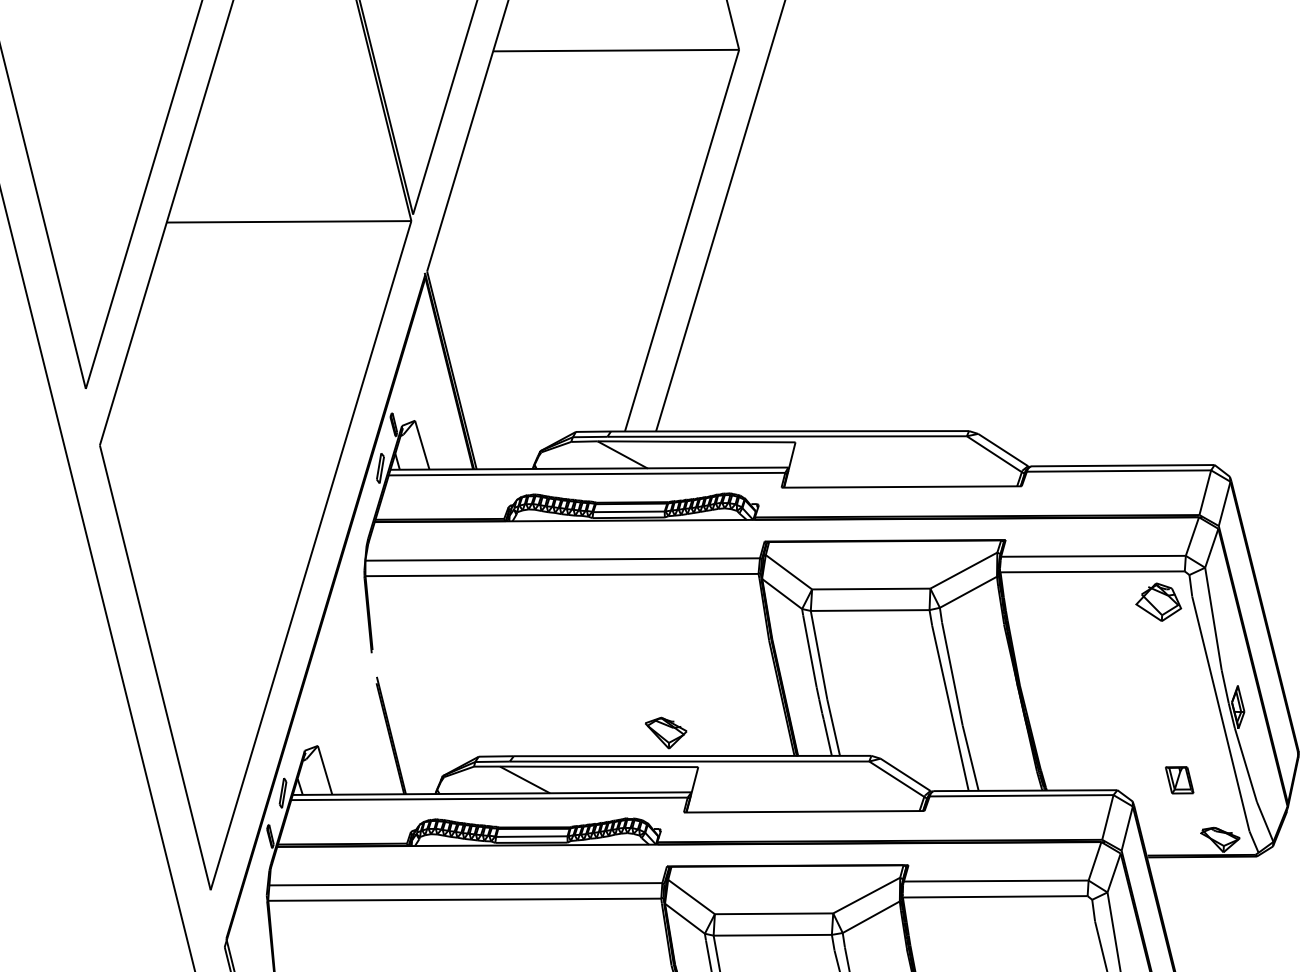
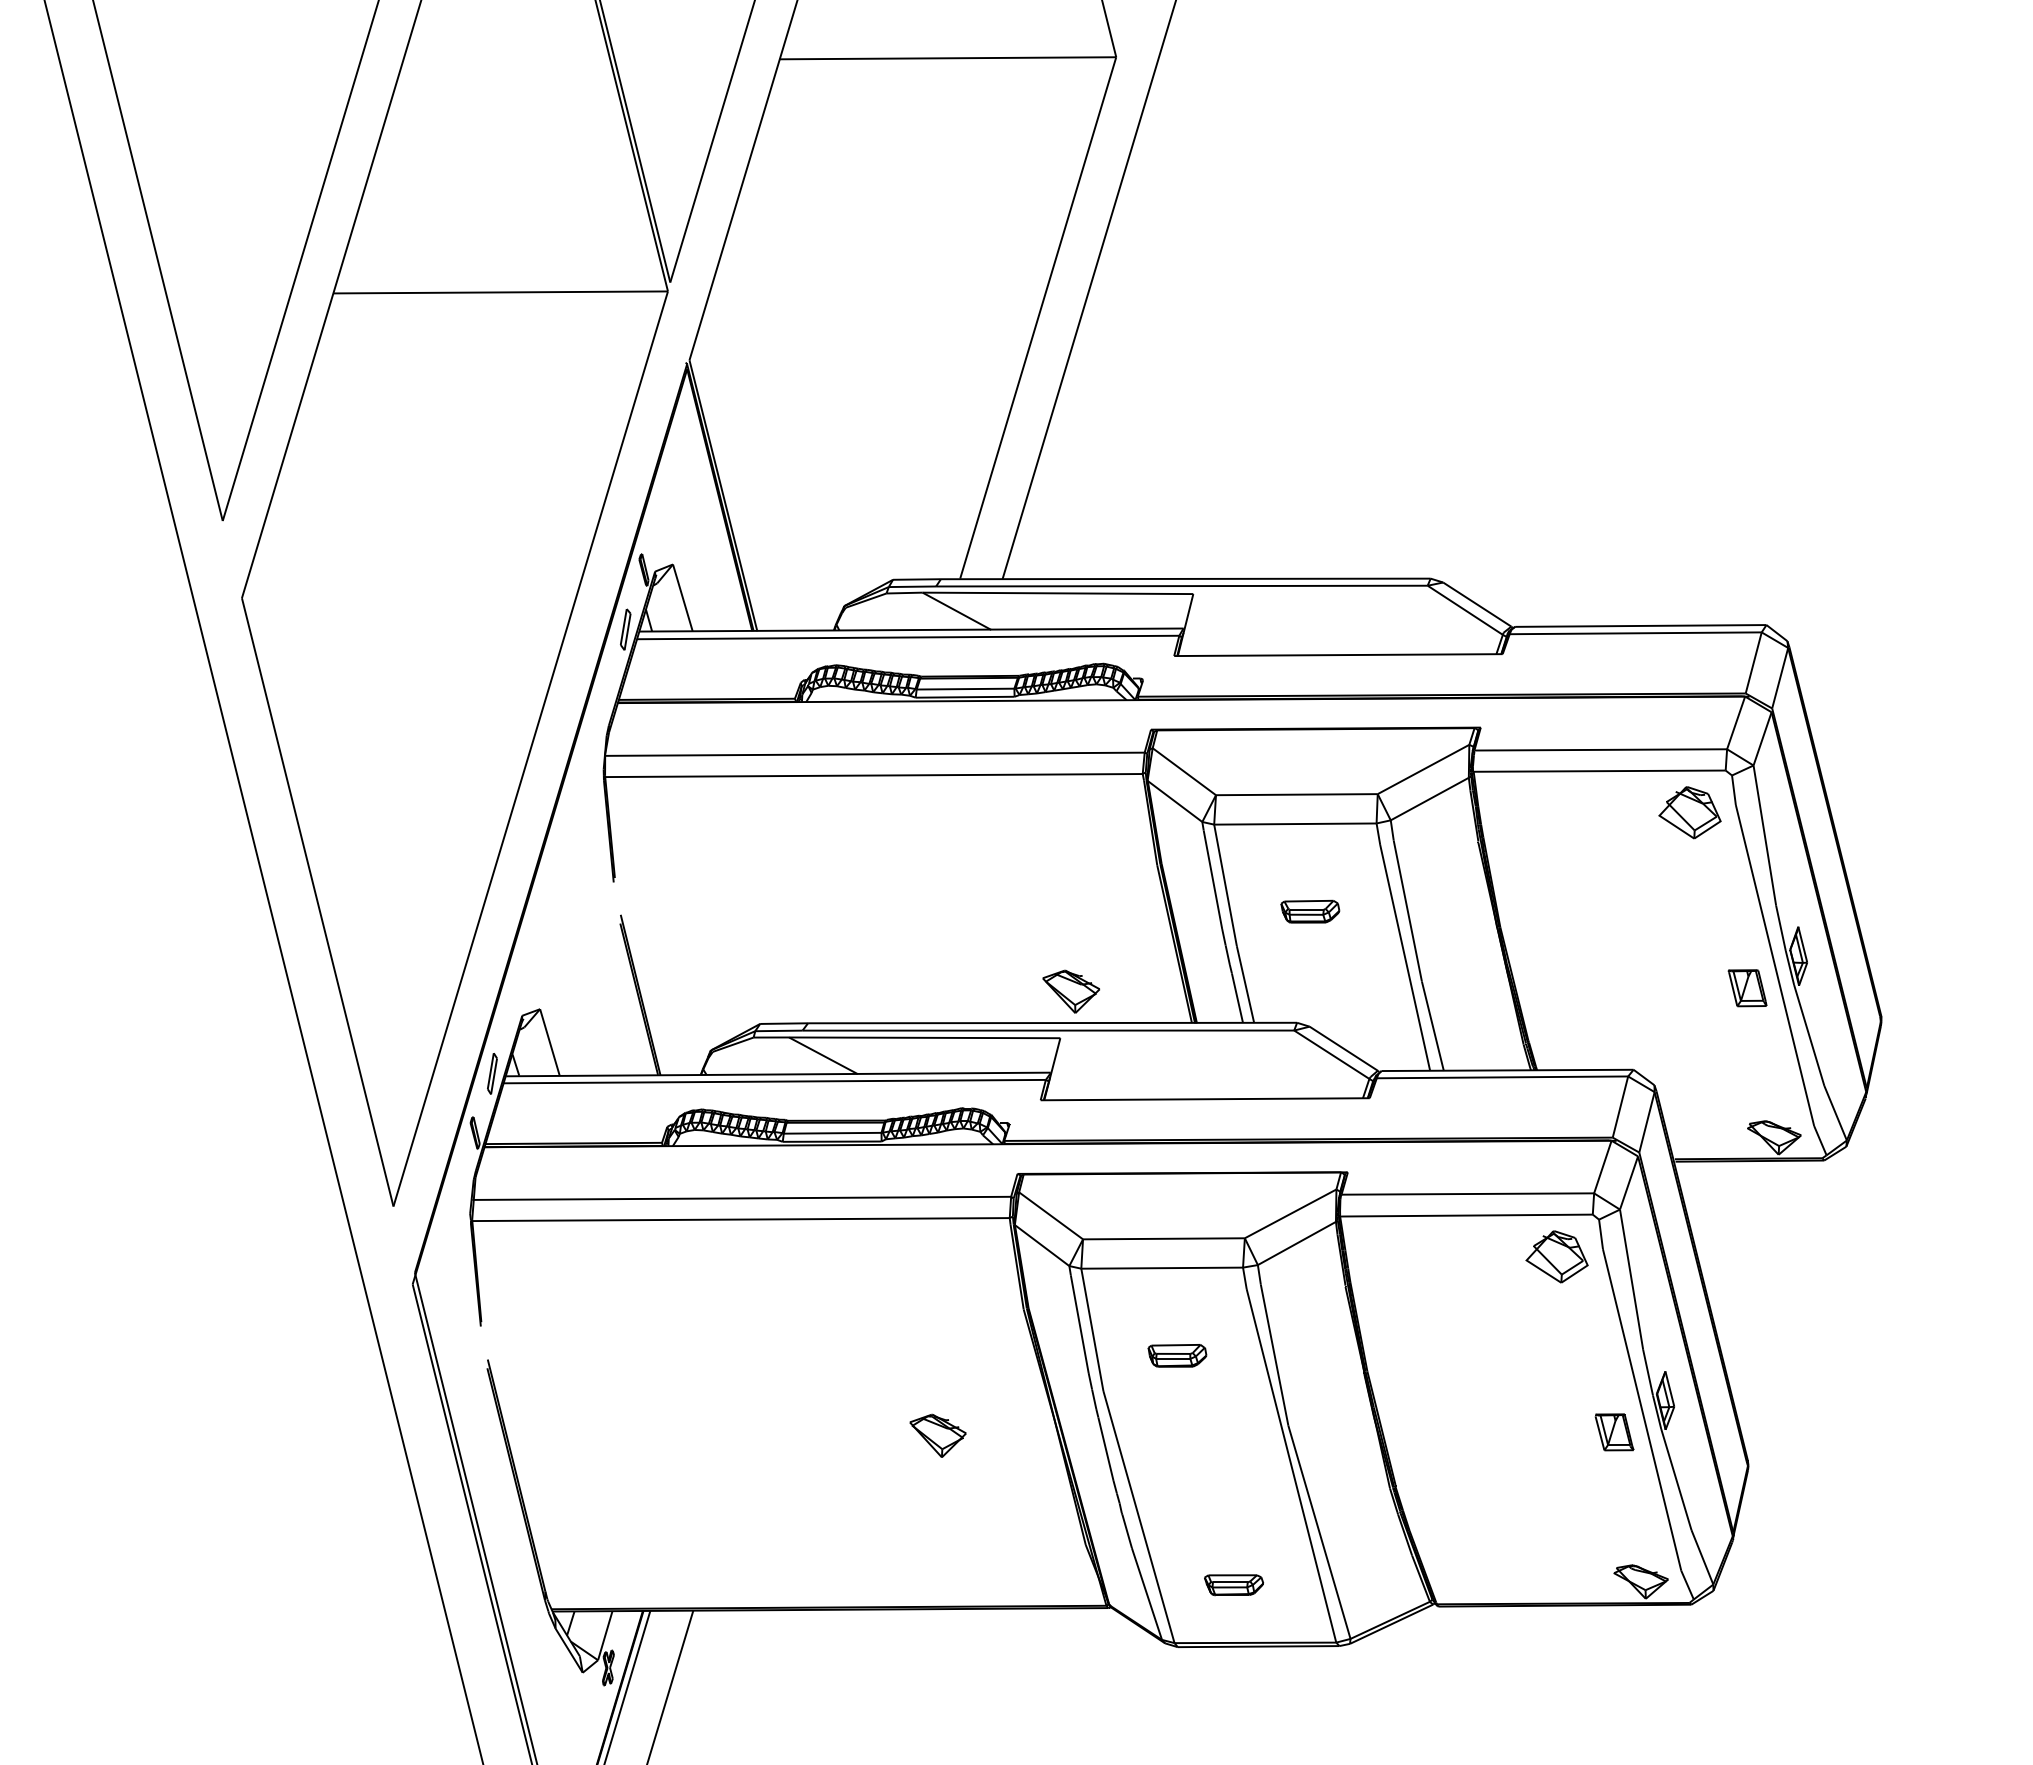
part: (881, 674) -> (1310, 911), added
part: (666, 732) -> (1071, 991), moved
part: (1179, 780) -> (1747, 988), moved
part: (1061, 926) -> (1556, 1256), added

